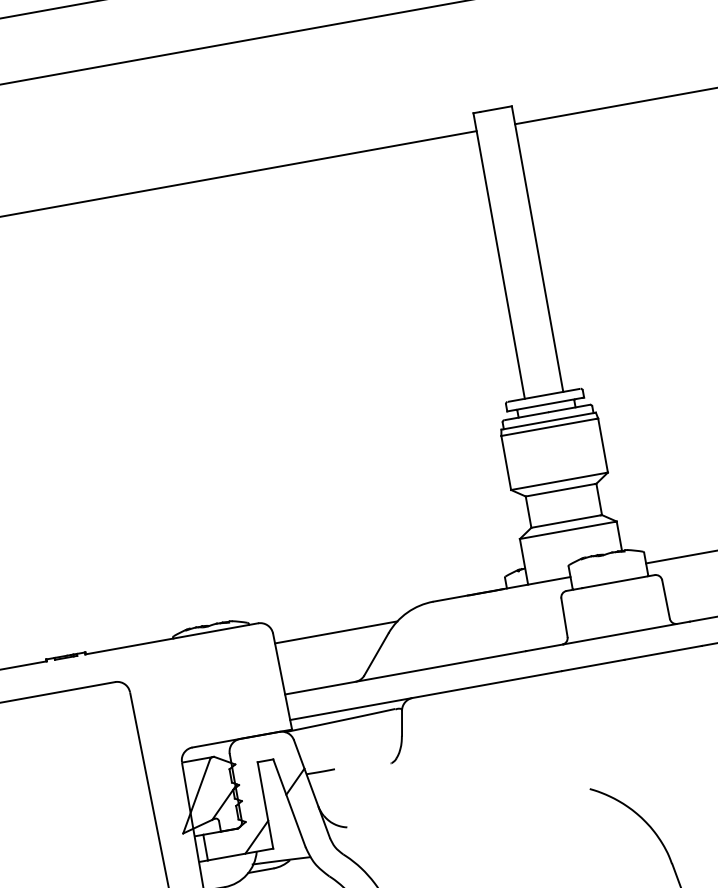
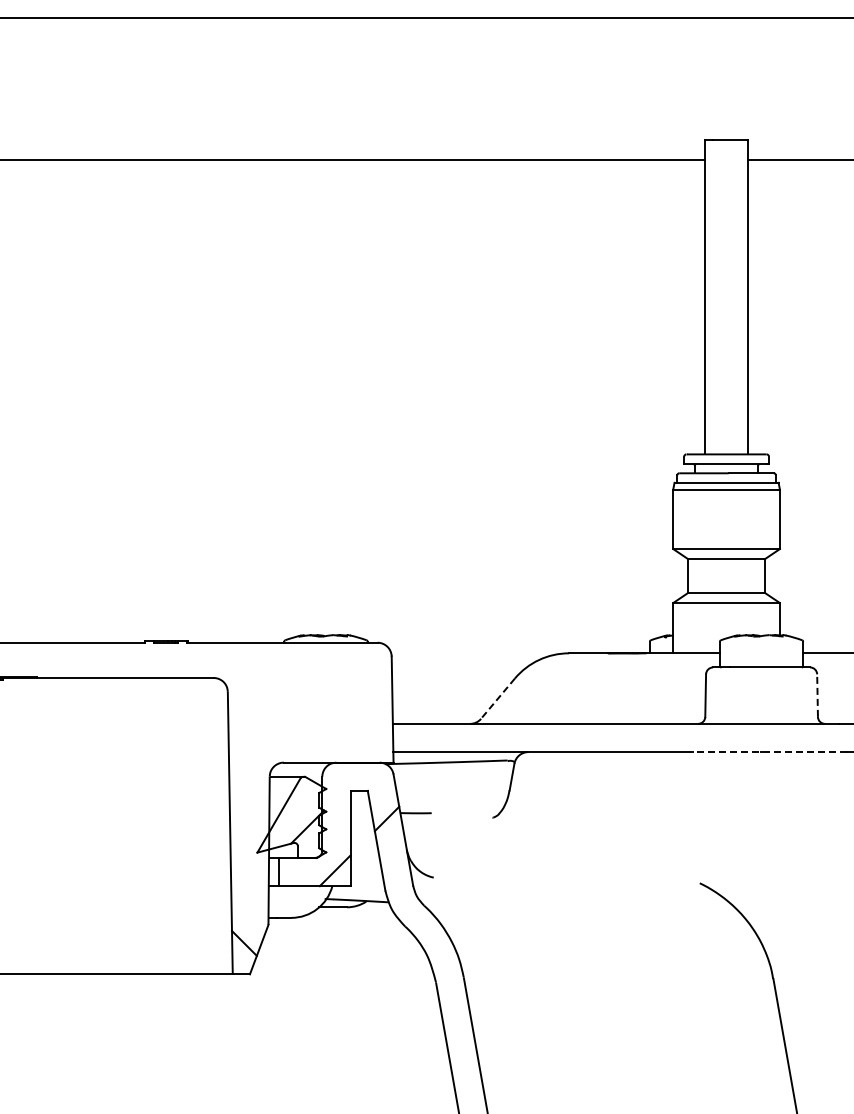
line: (665, 599) -> (817, 695), solid -> dashed
line: (335, 632) -> (458, 667), removed
line: (376, 655) -> (497, 699), solid -> dashed
line: (631, 658) -> (769, 752), solid -> dashed

